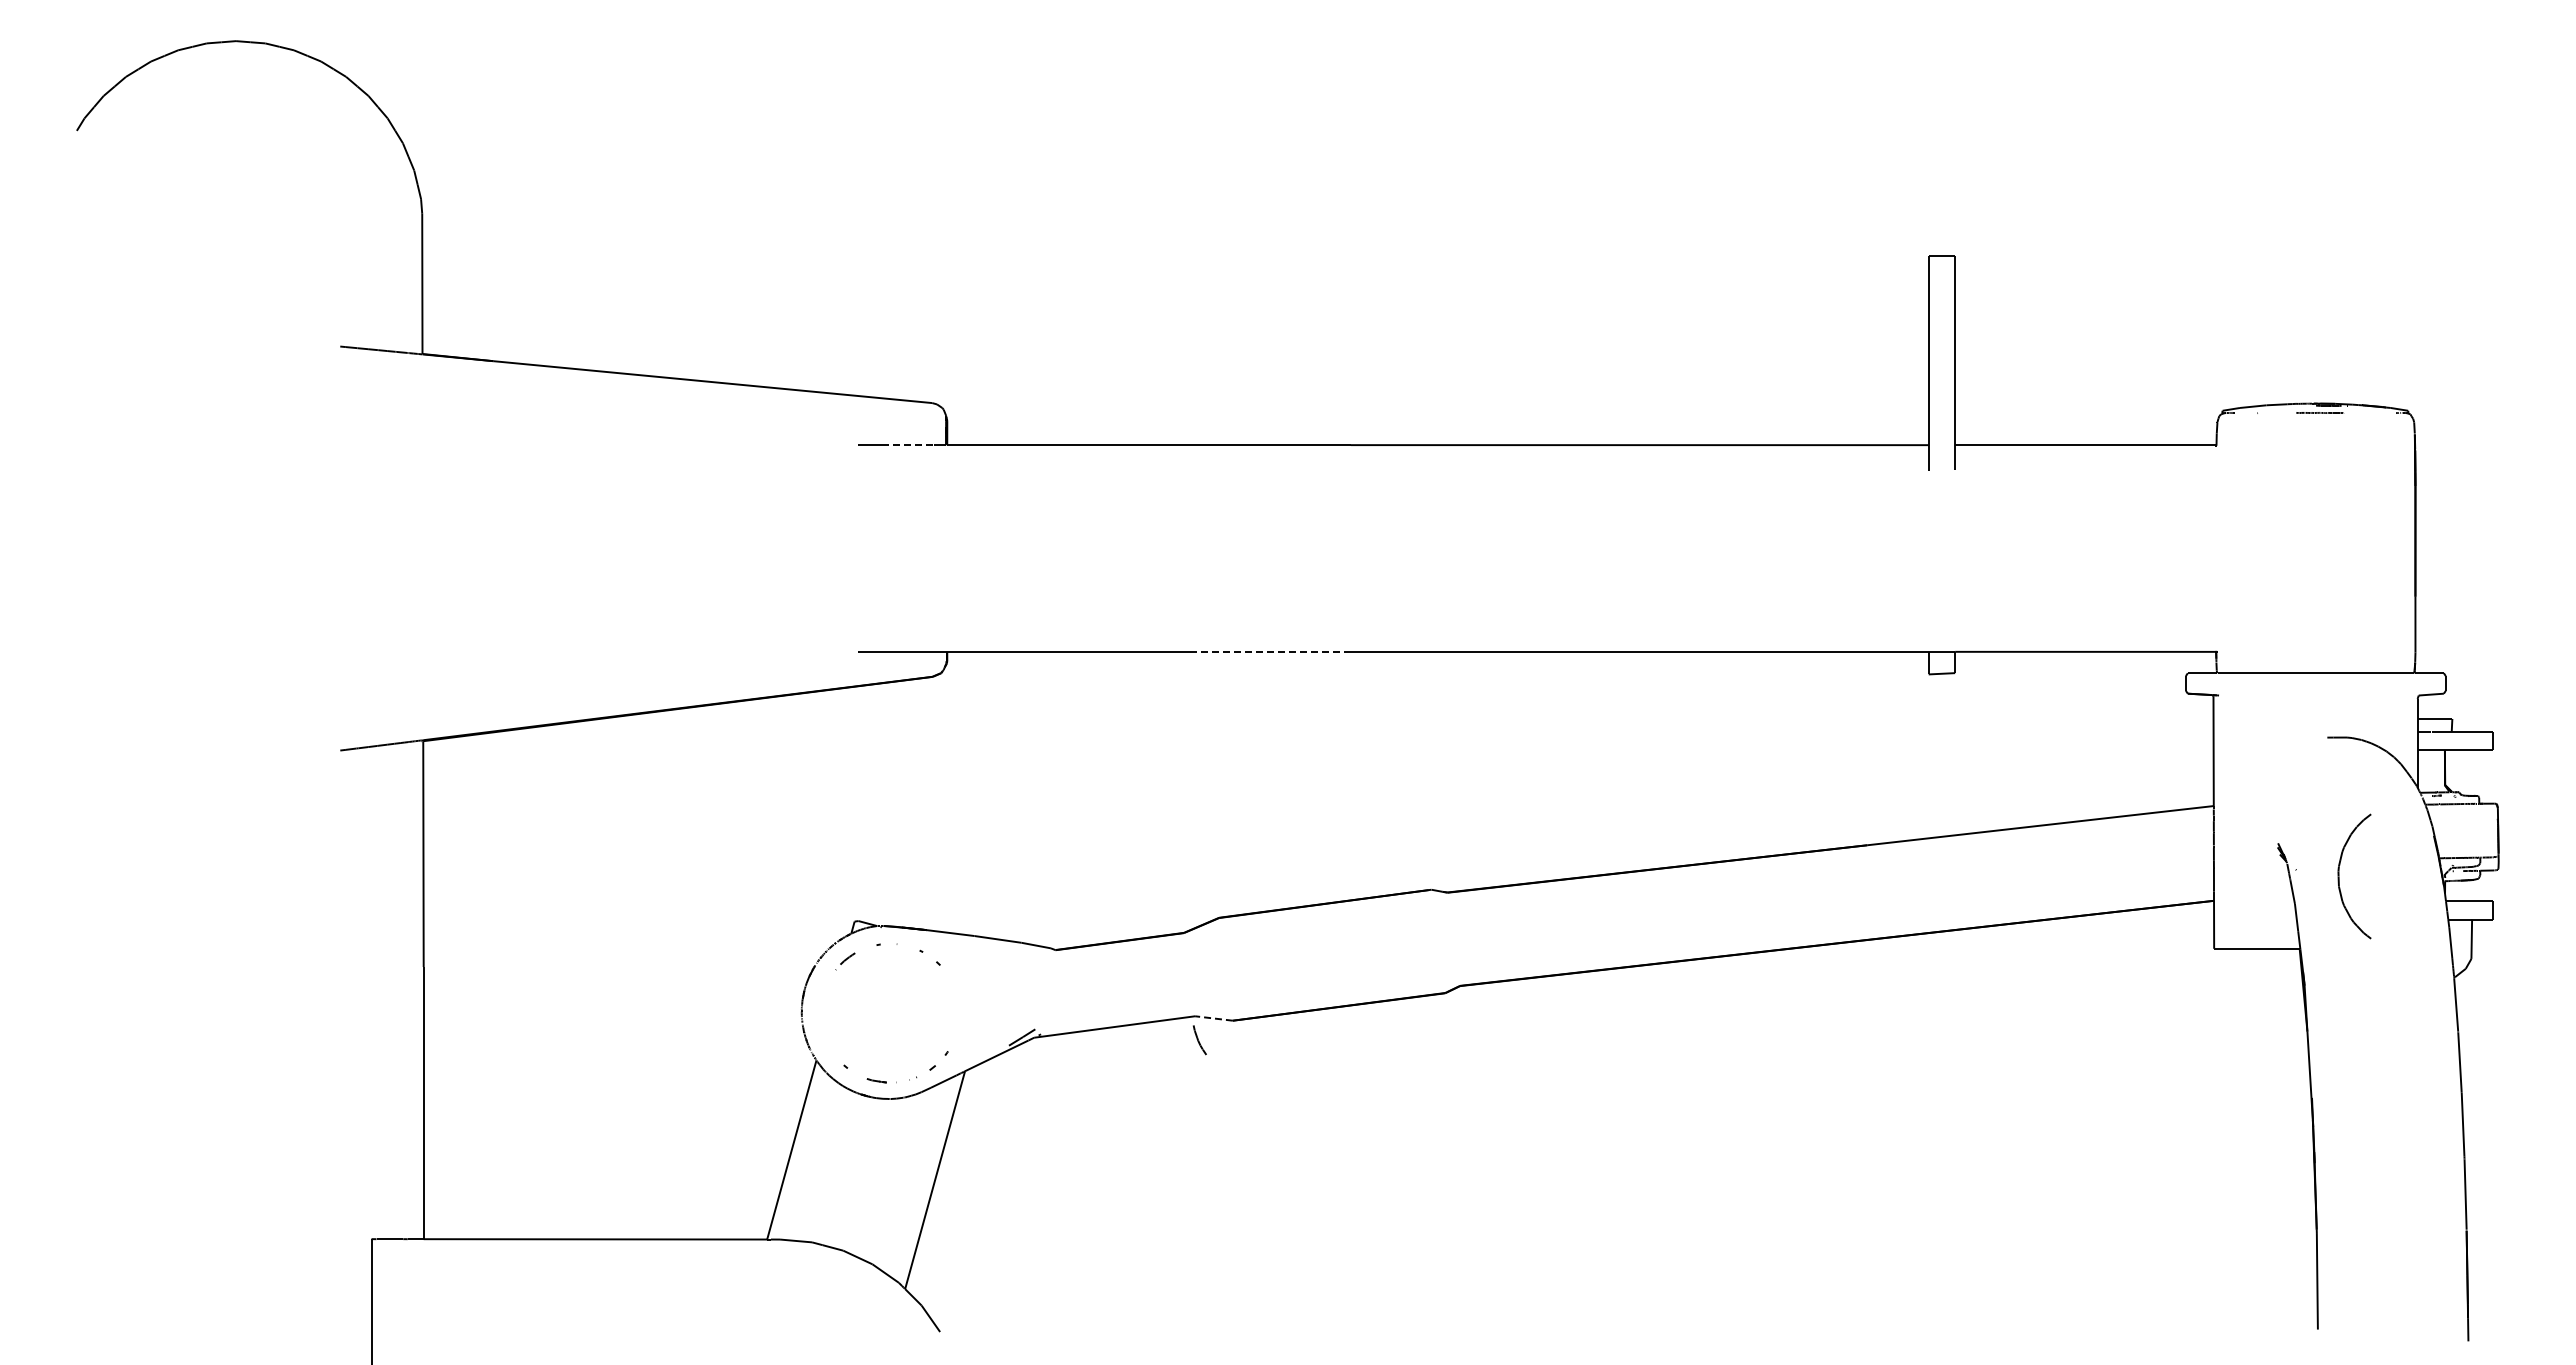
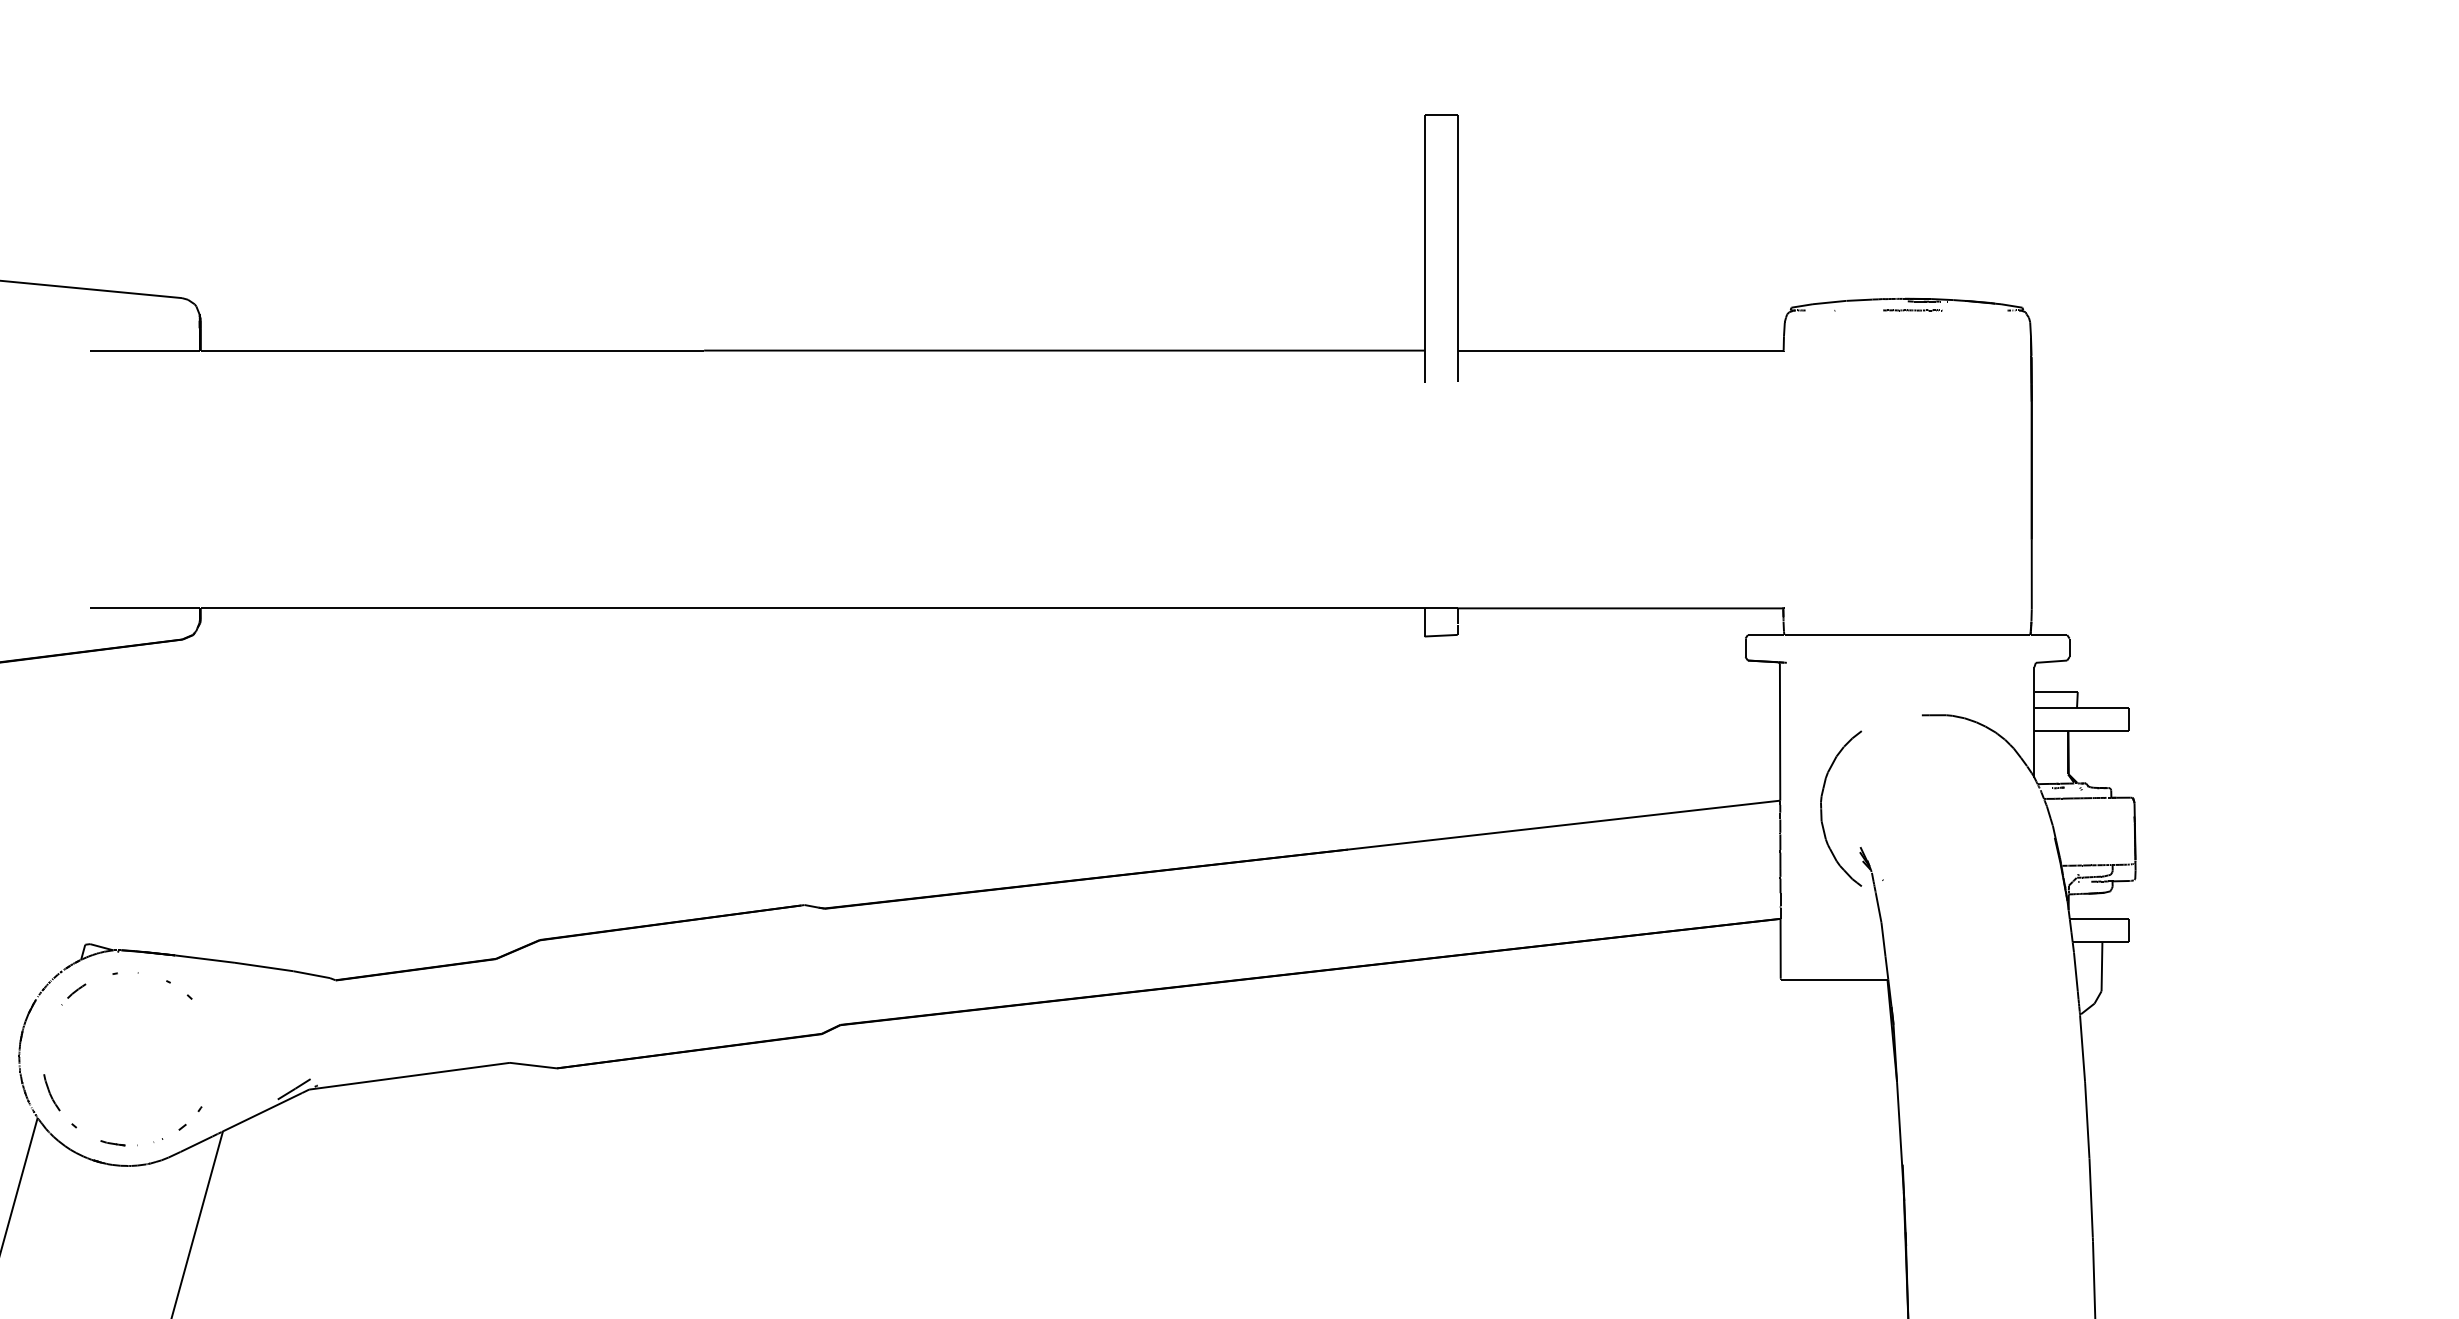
line: (907, 445) -> (151, 351), dashed -> solid
line: (1272, 651) -> (606, 607), dashed -> solid
part: (2339, 876) -> (1822, 808), moved
line: (1213, 1018) -> (532, 1065), dashed -> solid
part: (1199, 1040) -> (51, 1093), moved

